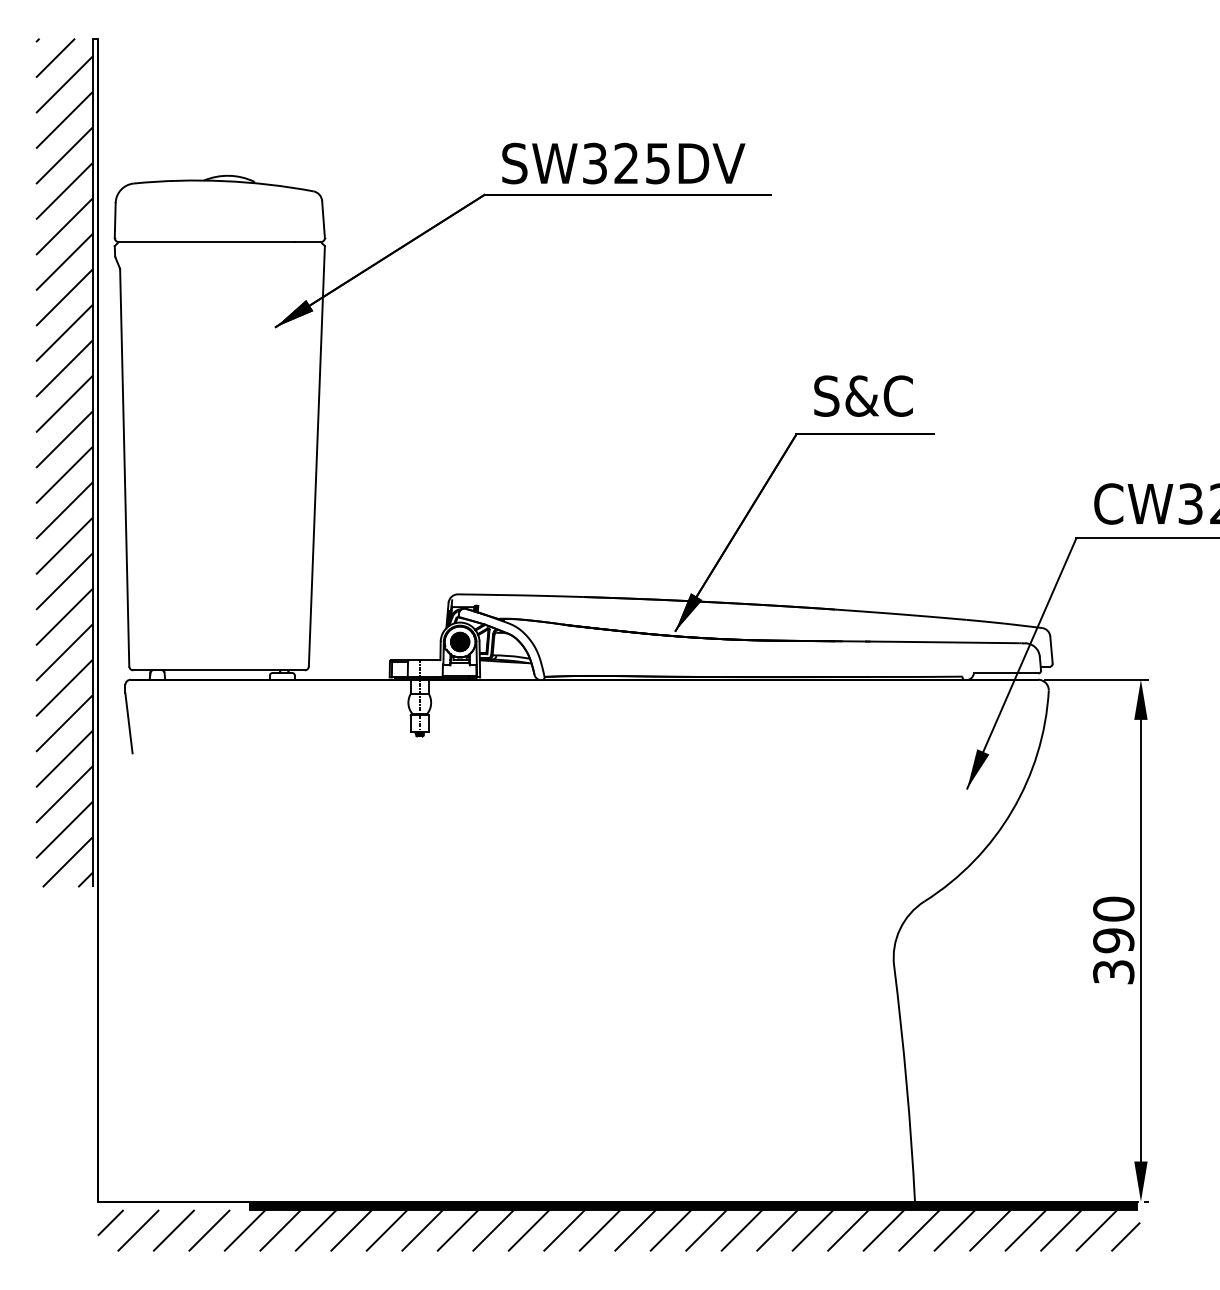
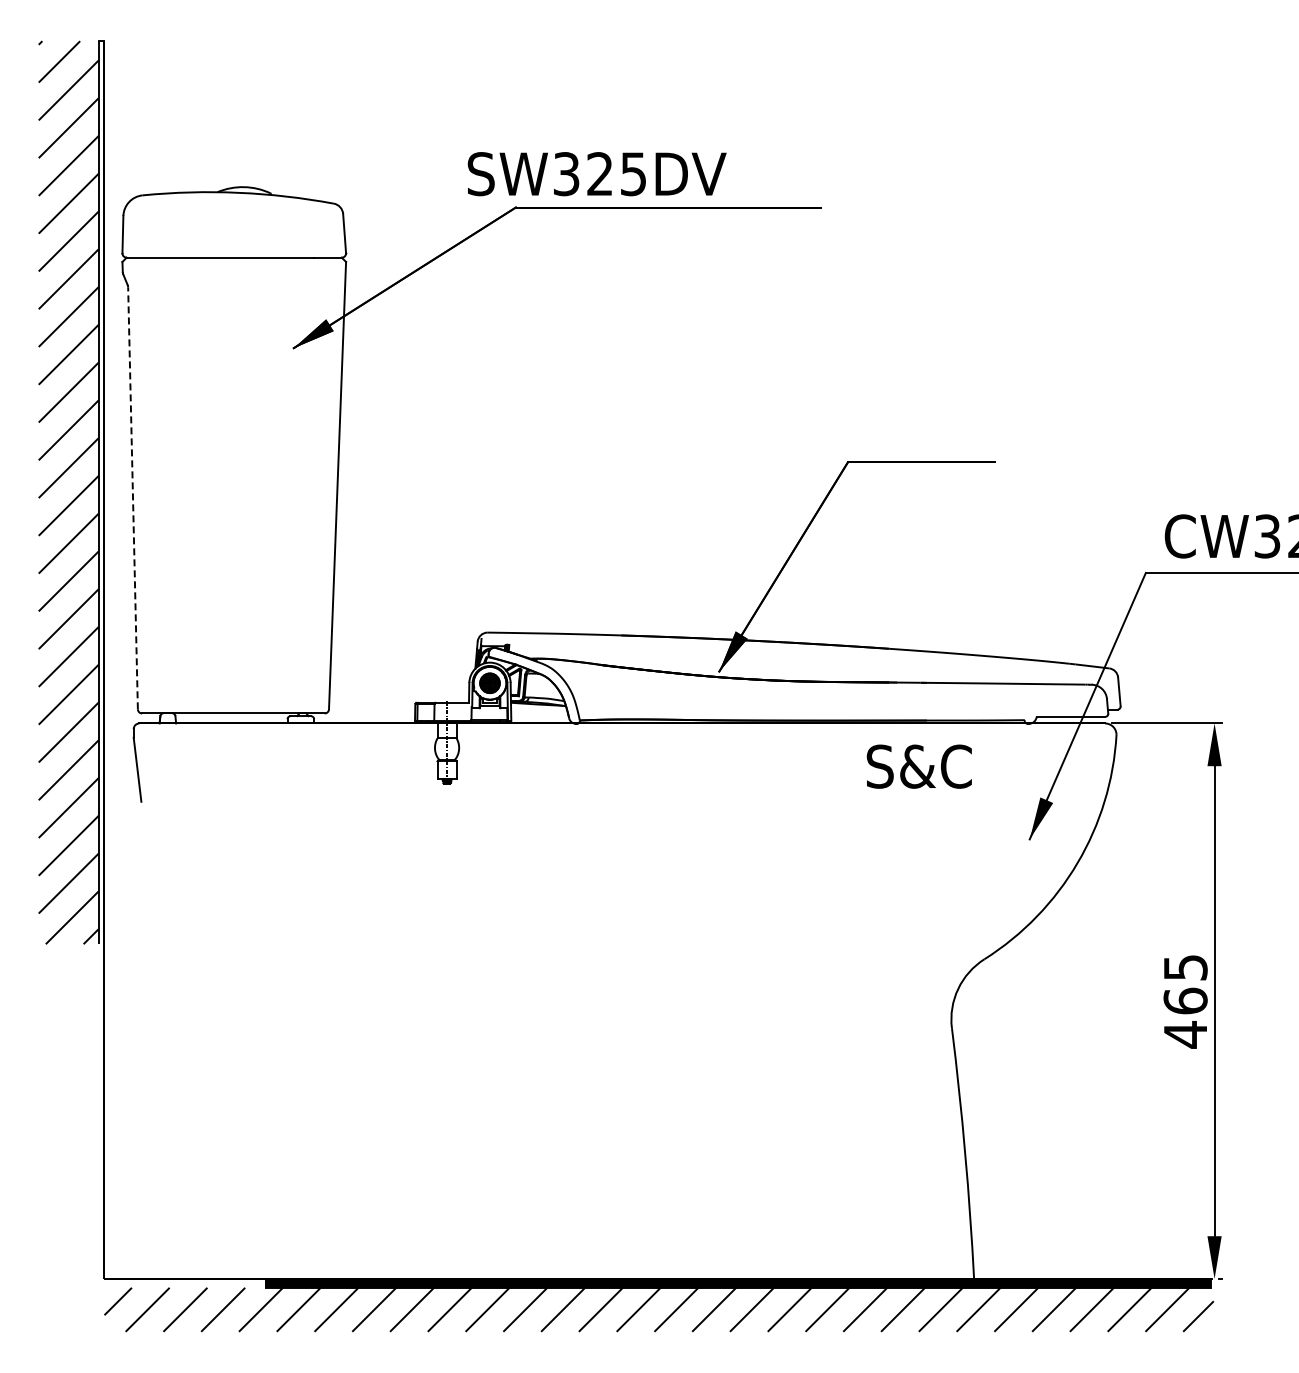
text: (623, 163) -> (596, 174), moved
text: (862, 396) -> (918, 766), moved
line: (125, 468) -> (133, 498), solid -> dashed
text: (1113, 940) -> (1185, 1001), 390 -> 465

